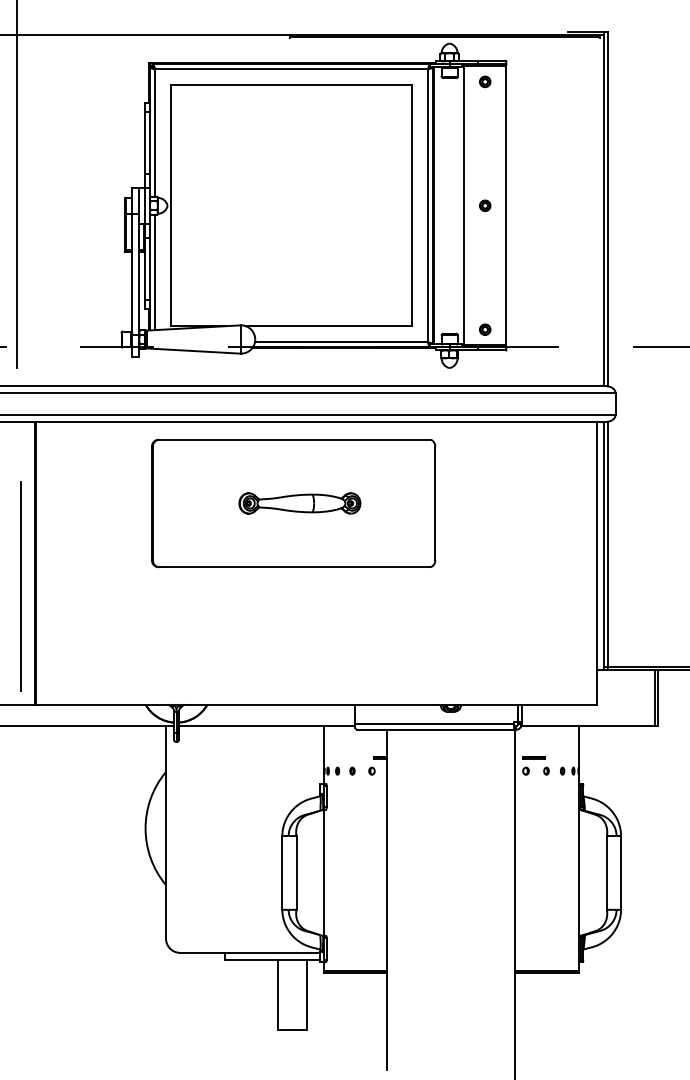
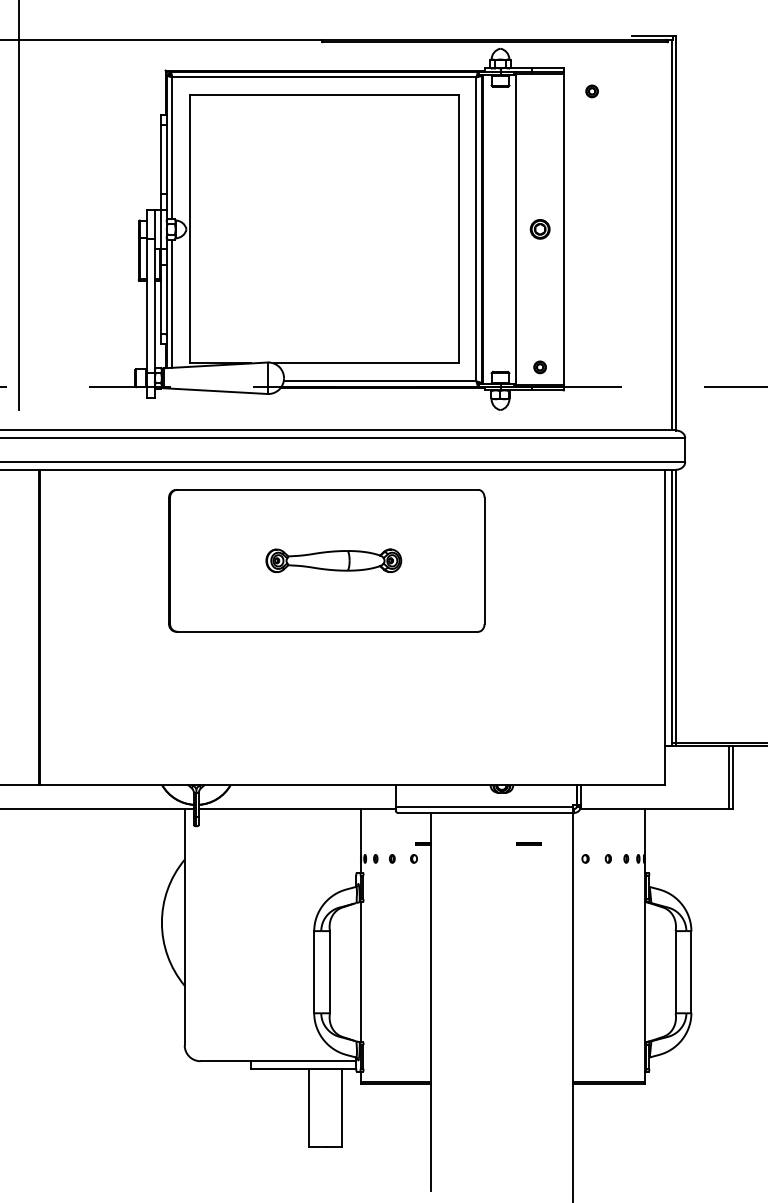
part: (484, 81) -> (591, 91), moved
part: (484, 205) -> (539, 229), size x1.6
line: (20, 585) -> (22, 652), removed
line: (534, 757) -> (528, 843), moved

